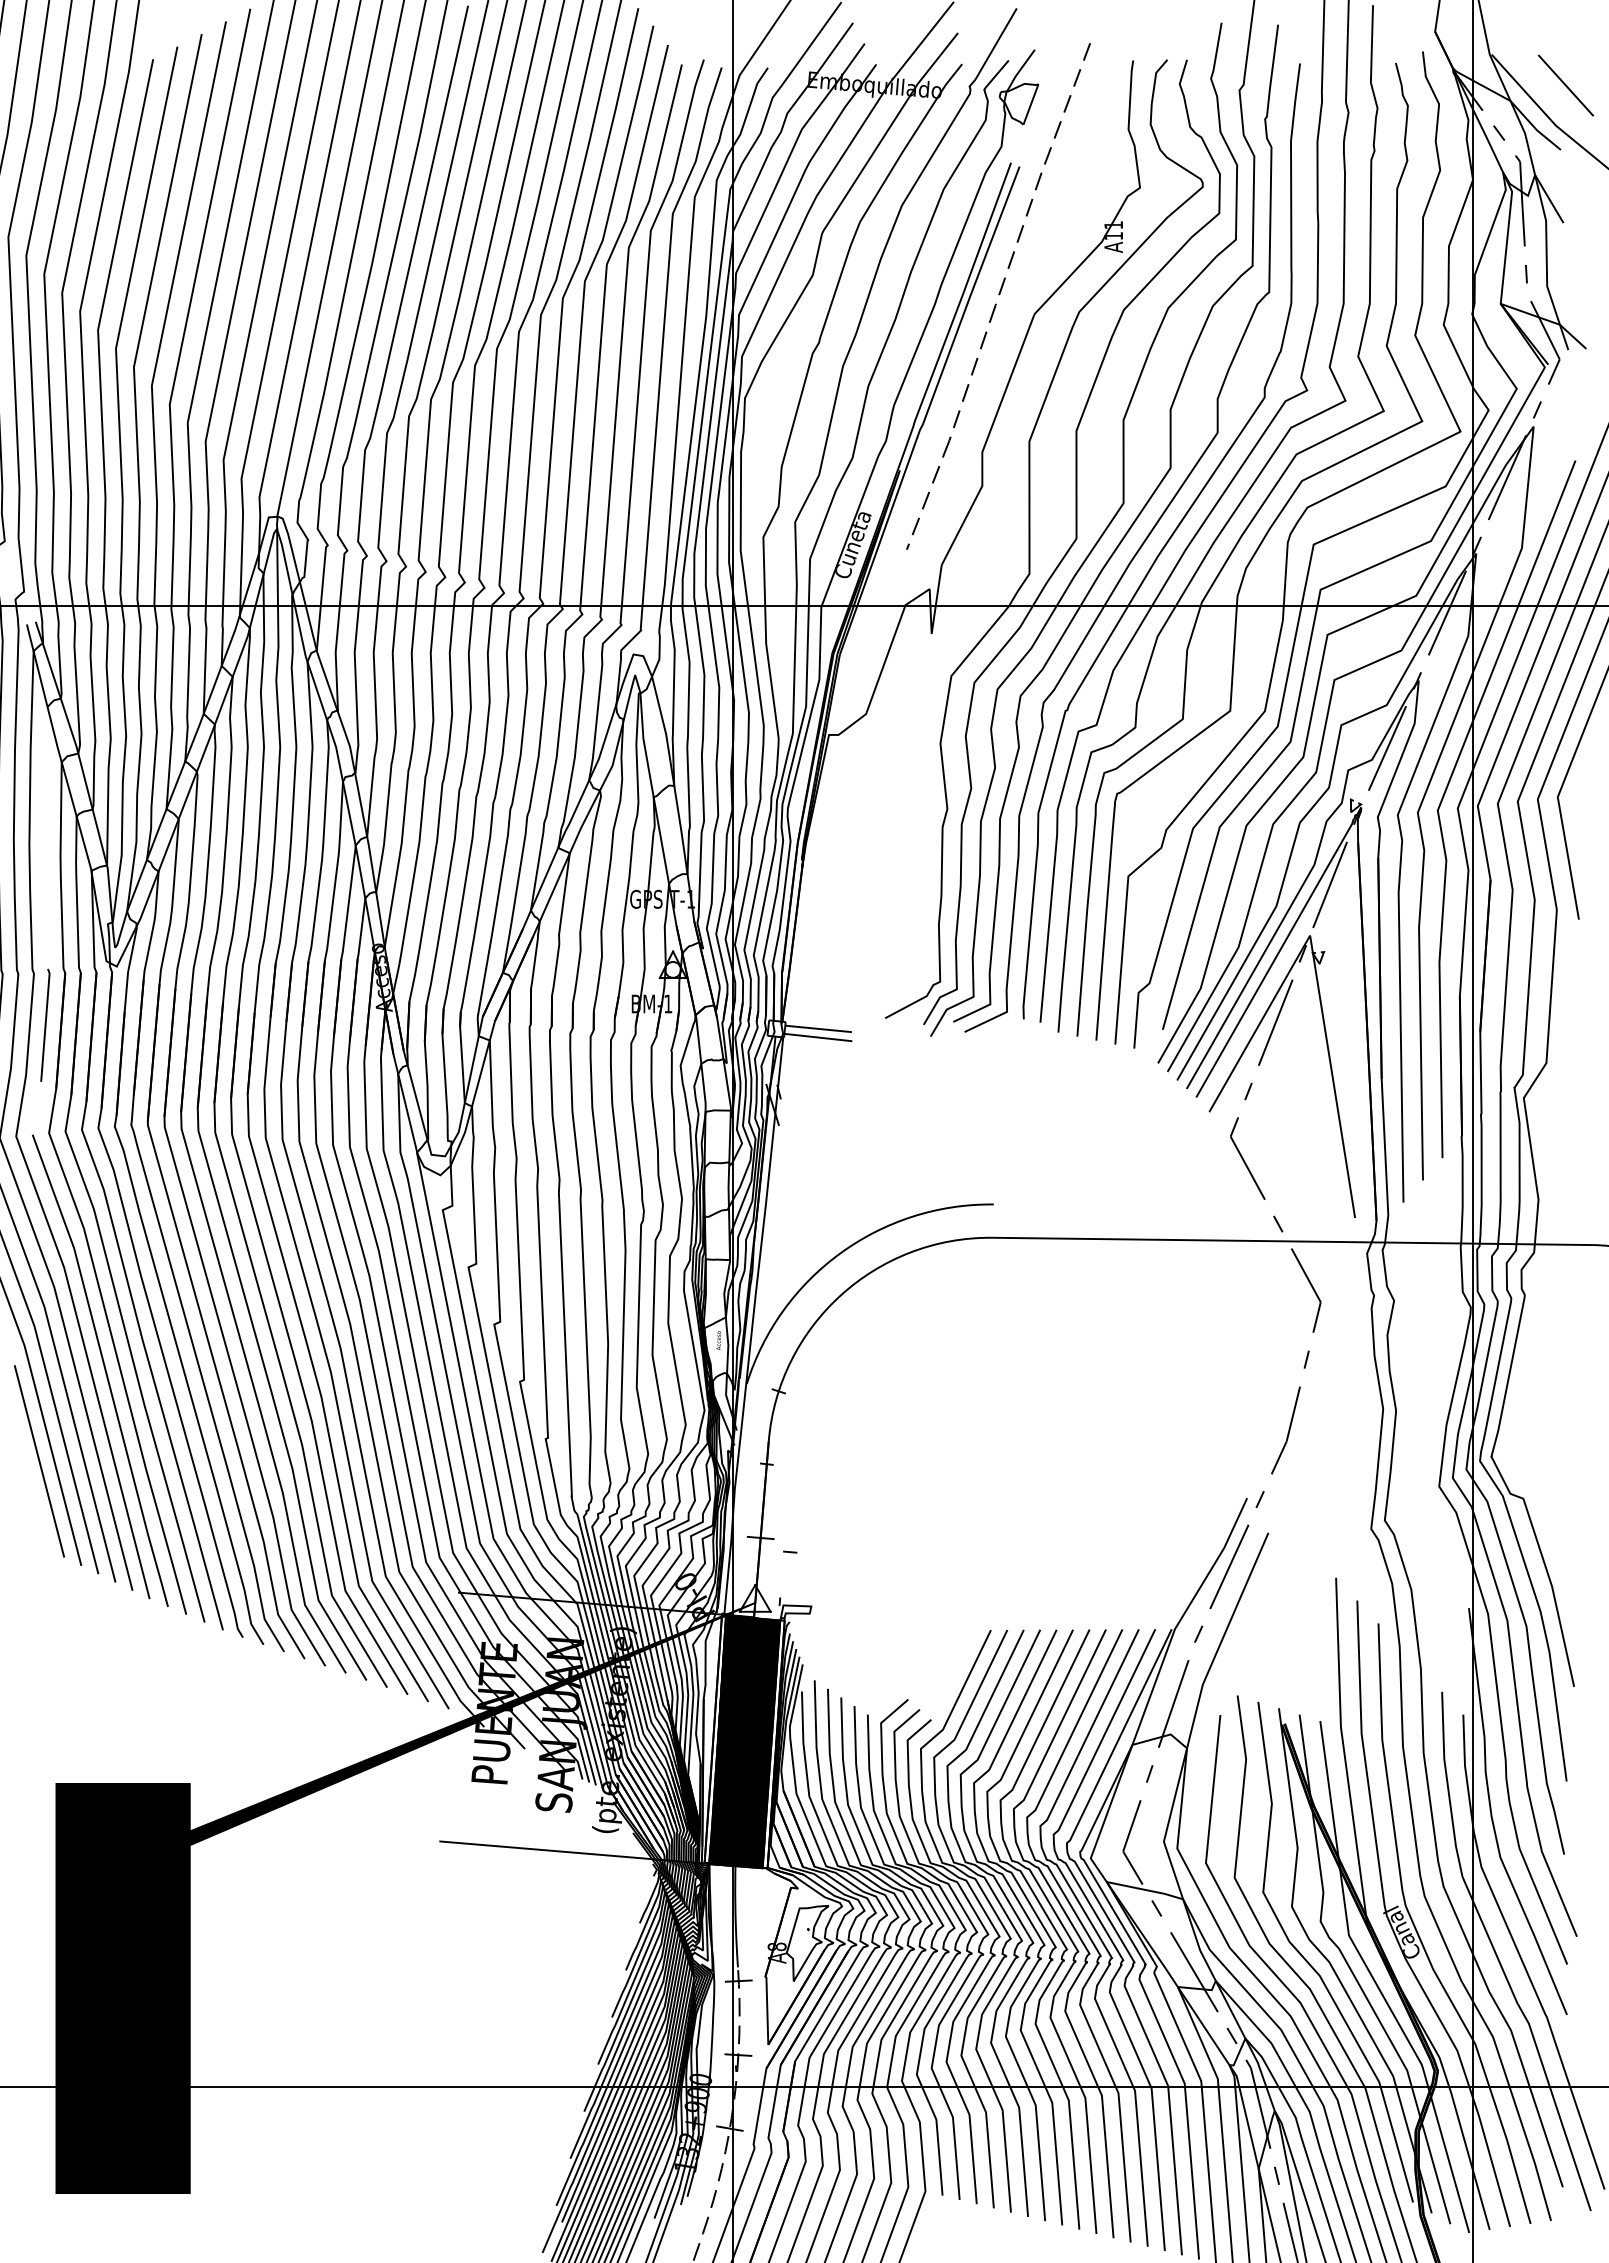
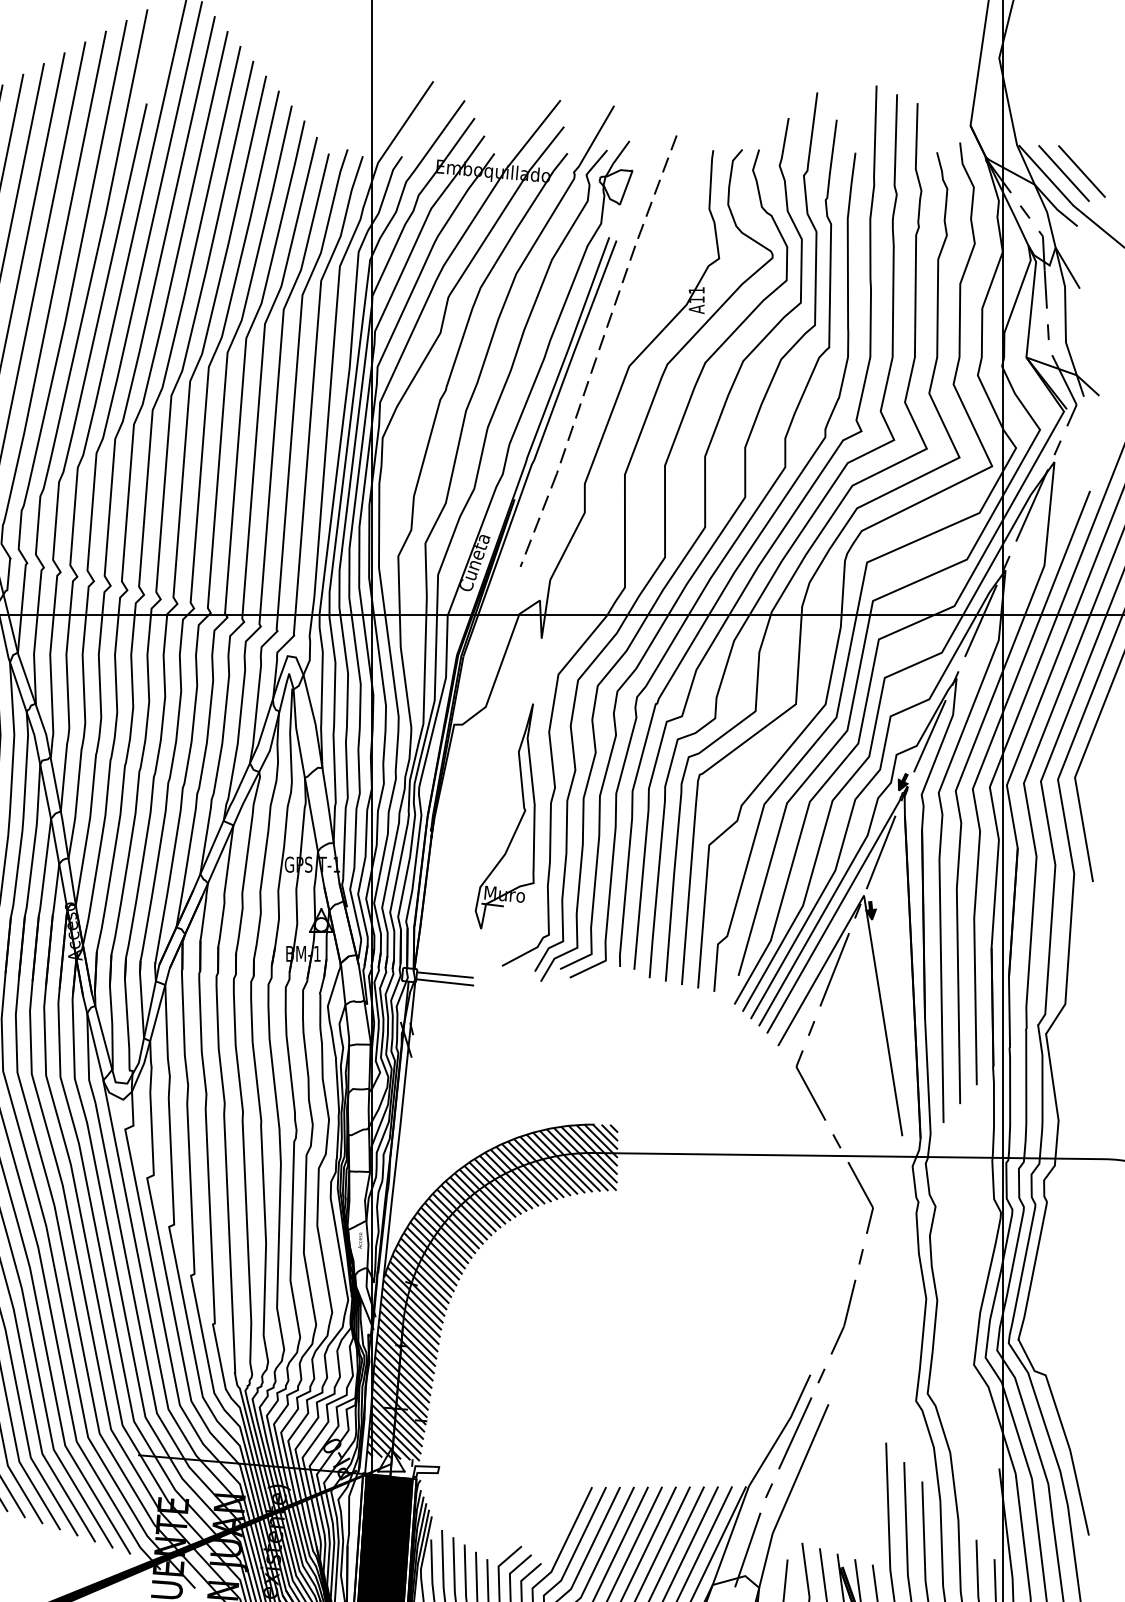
line: (1544, 87) -> (1063, 173), added
fill: (1356, 801) -> (903, 781), added
part: (904, 850) -> (518, 823), added
fill: (1318, 952) -> (871, 909), added
hatch: (873, 1401) -> (492, 1292), added

